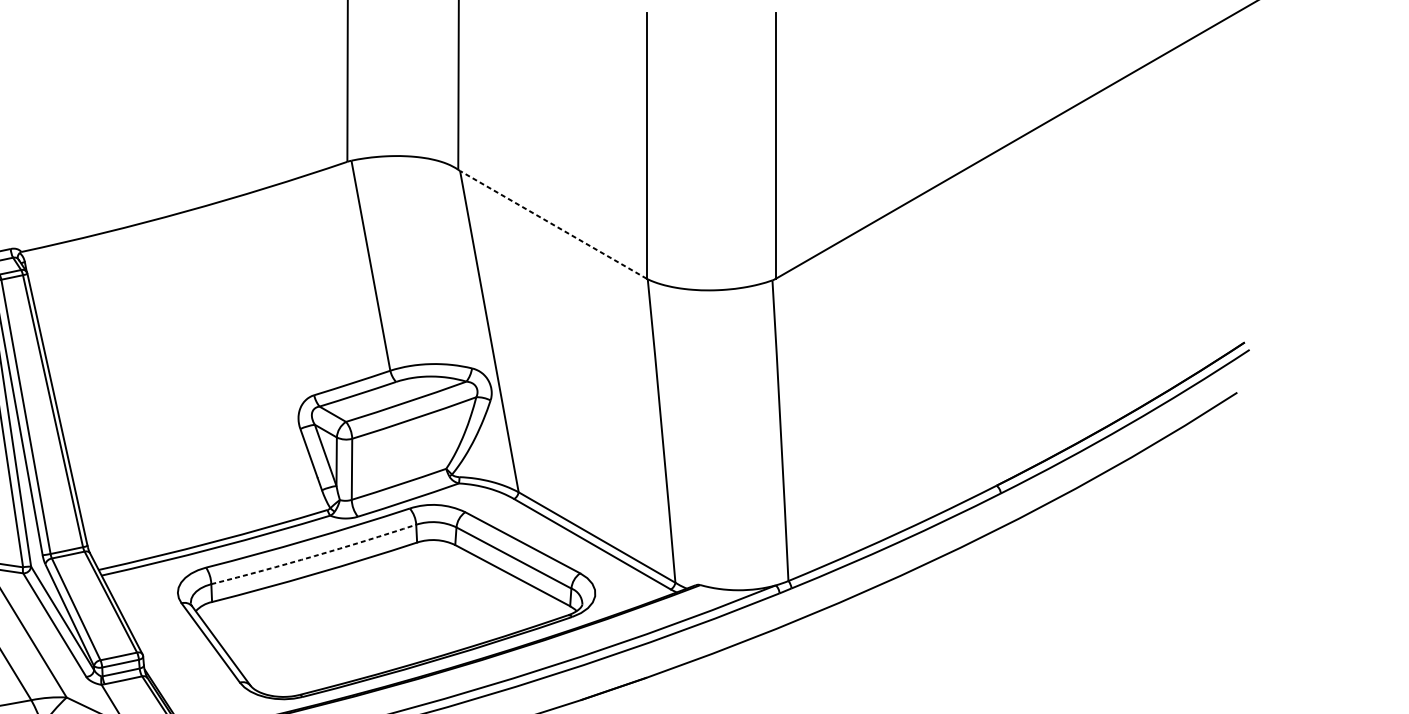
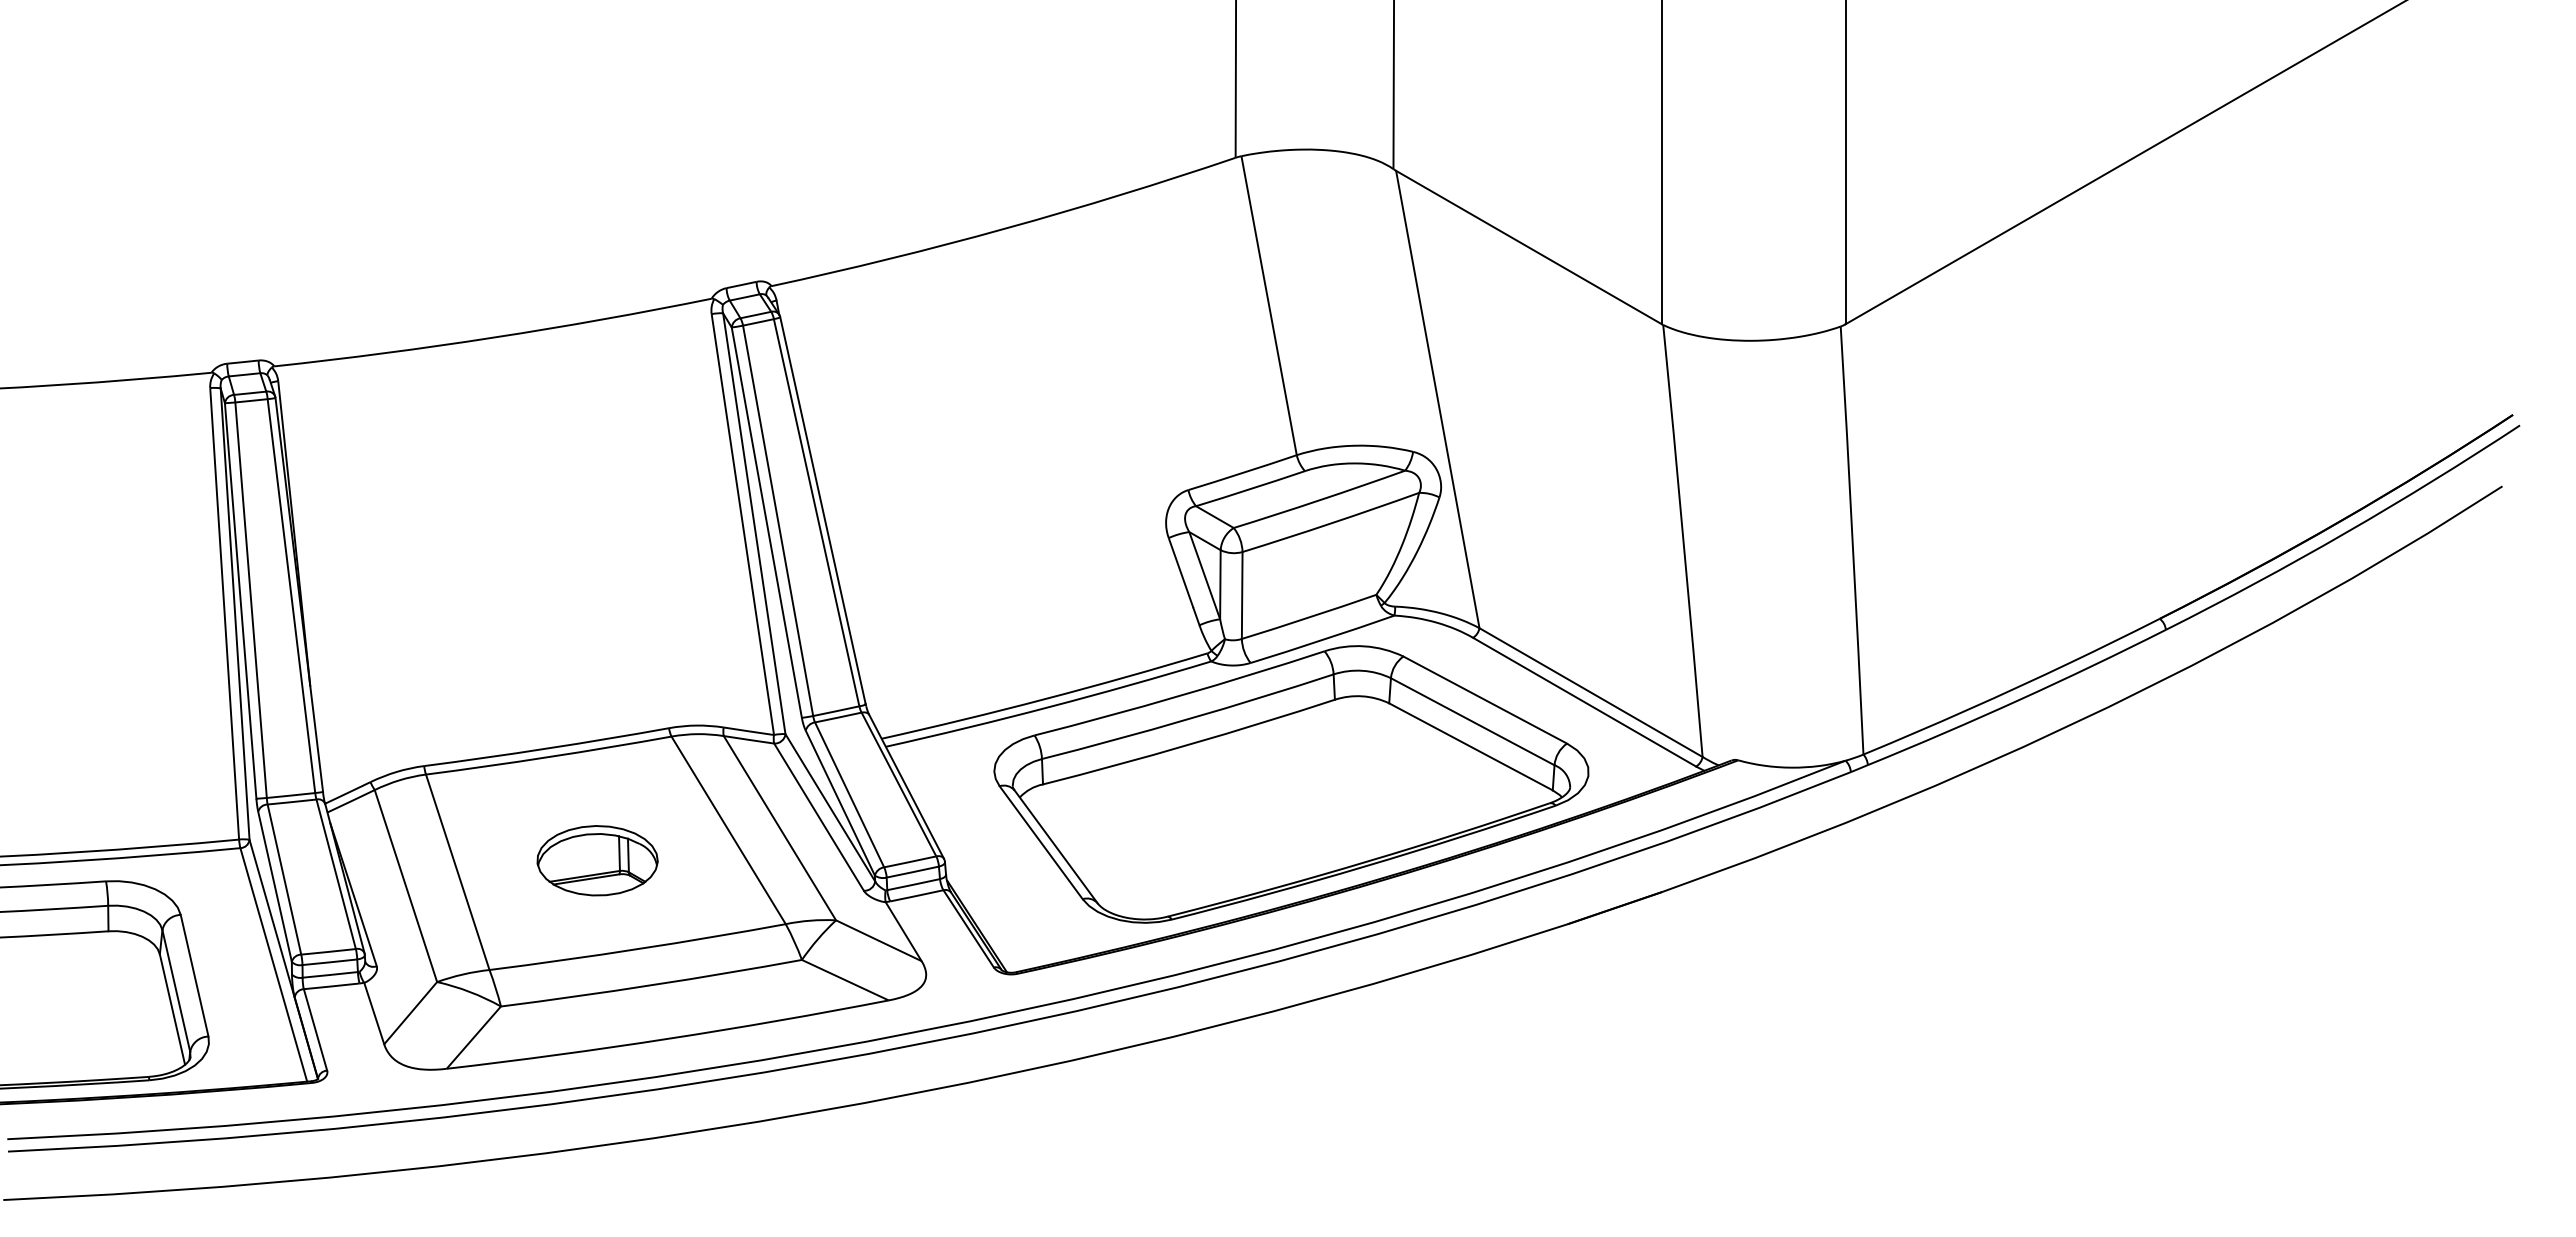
line: (553, 224) -> (1528, 247), dashed -> solid
arc: (314, 556) -> (1188, 719), dashed -> solid

